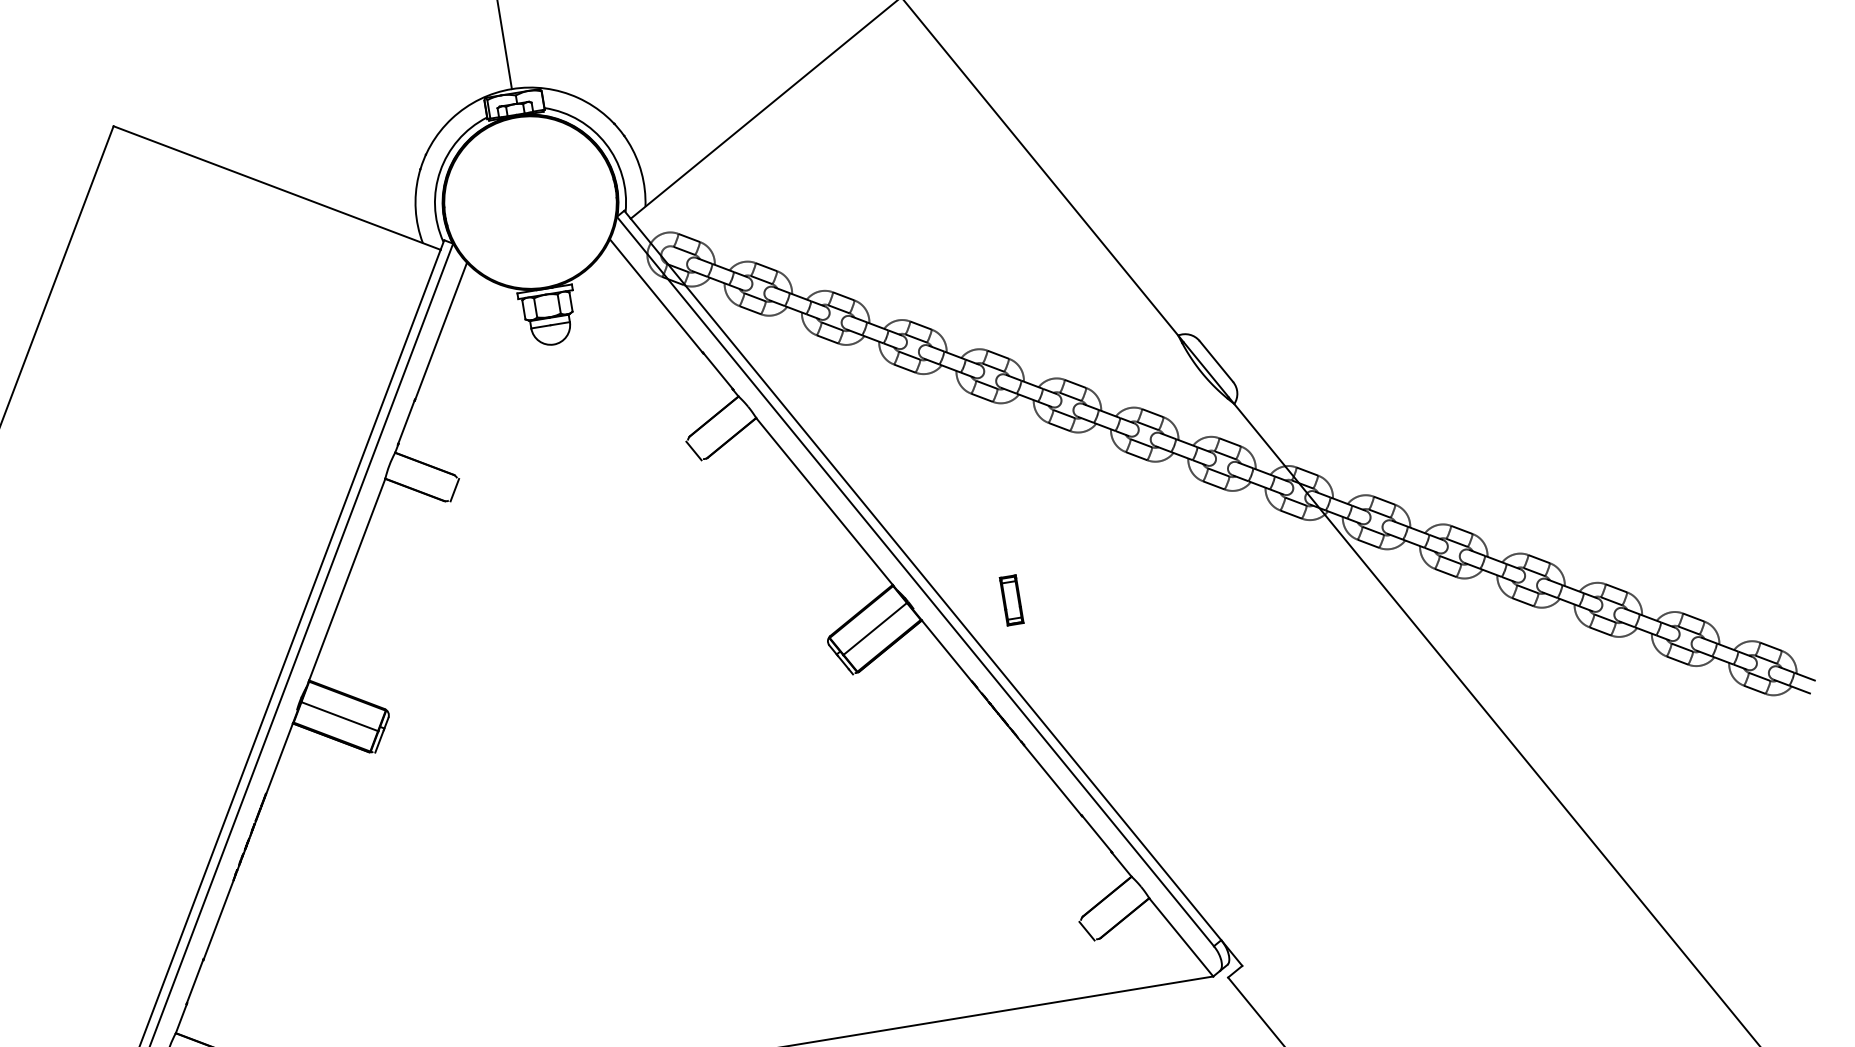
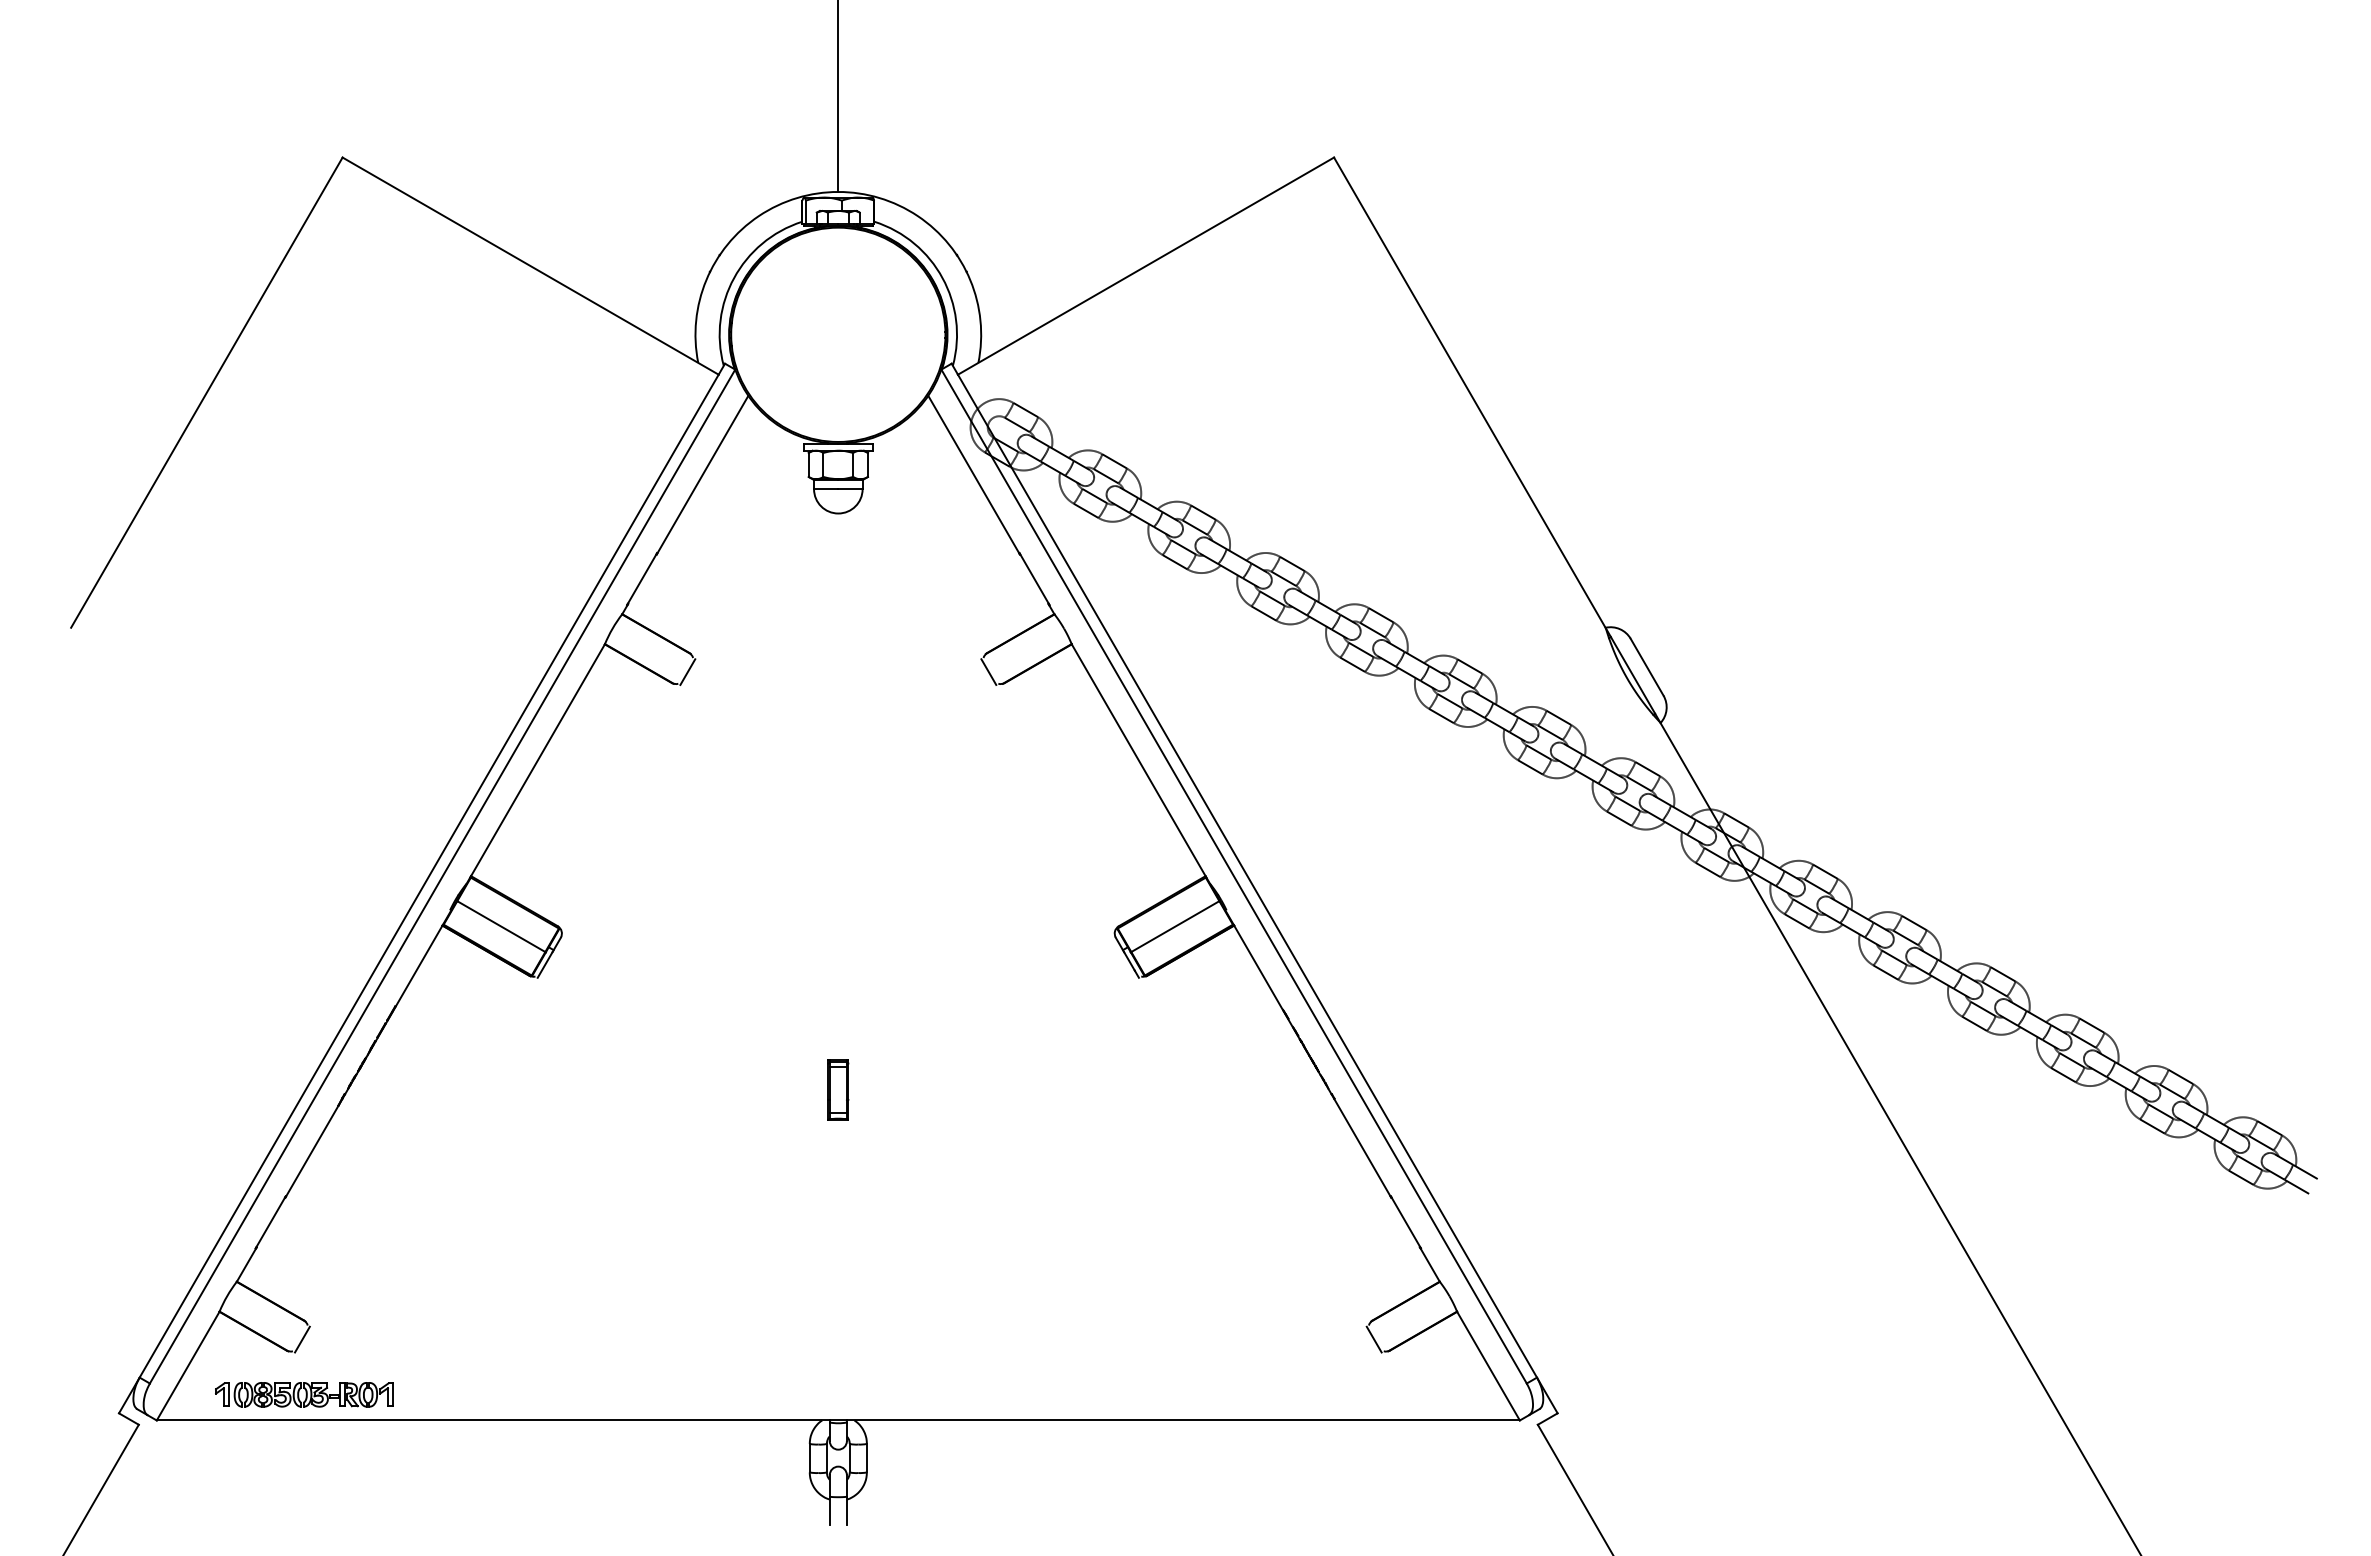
part: (1011, 599) -> (838, 1089), moved

